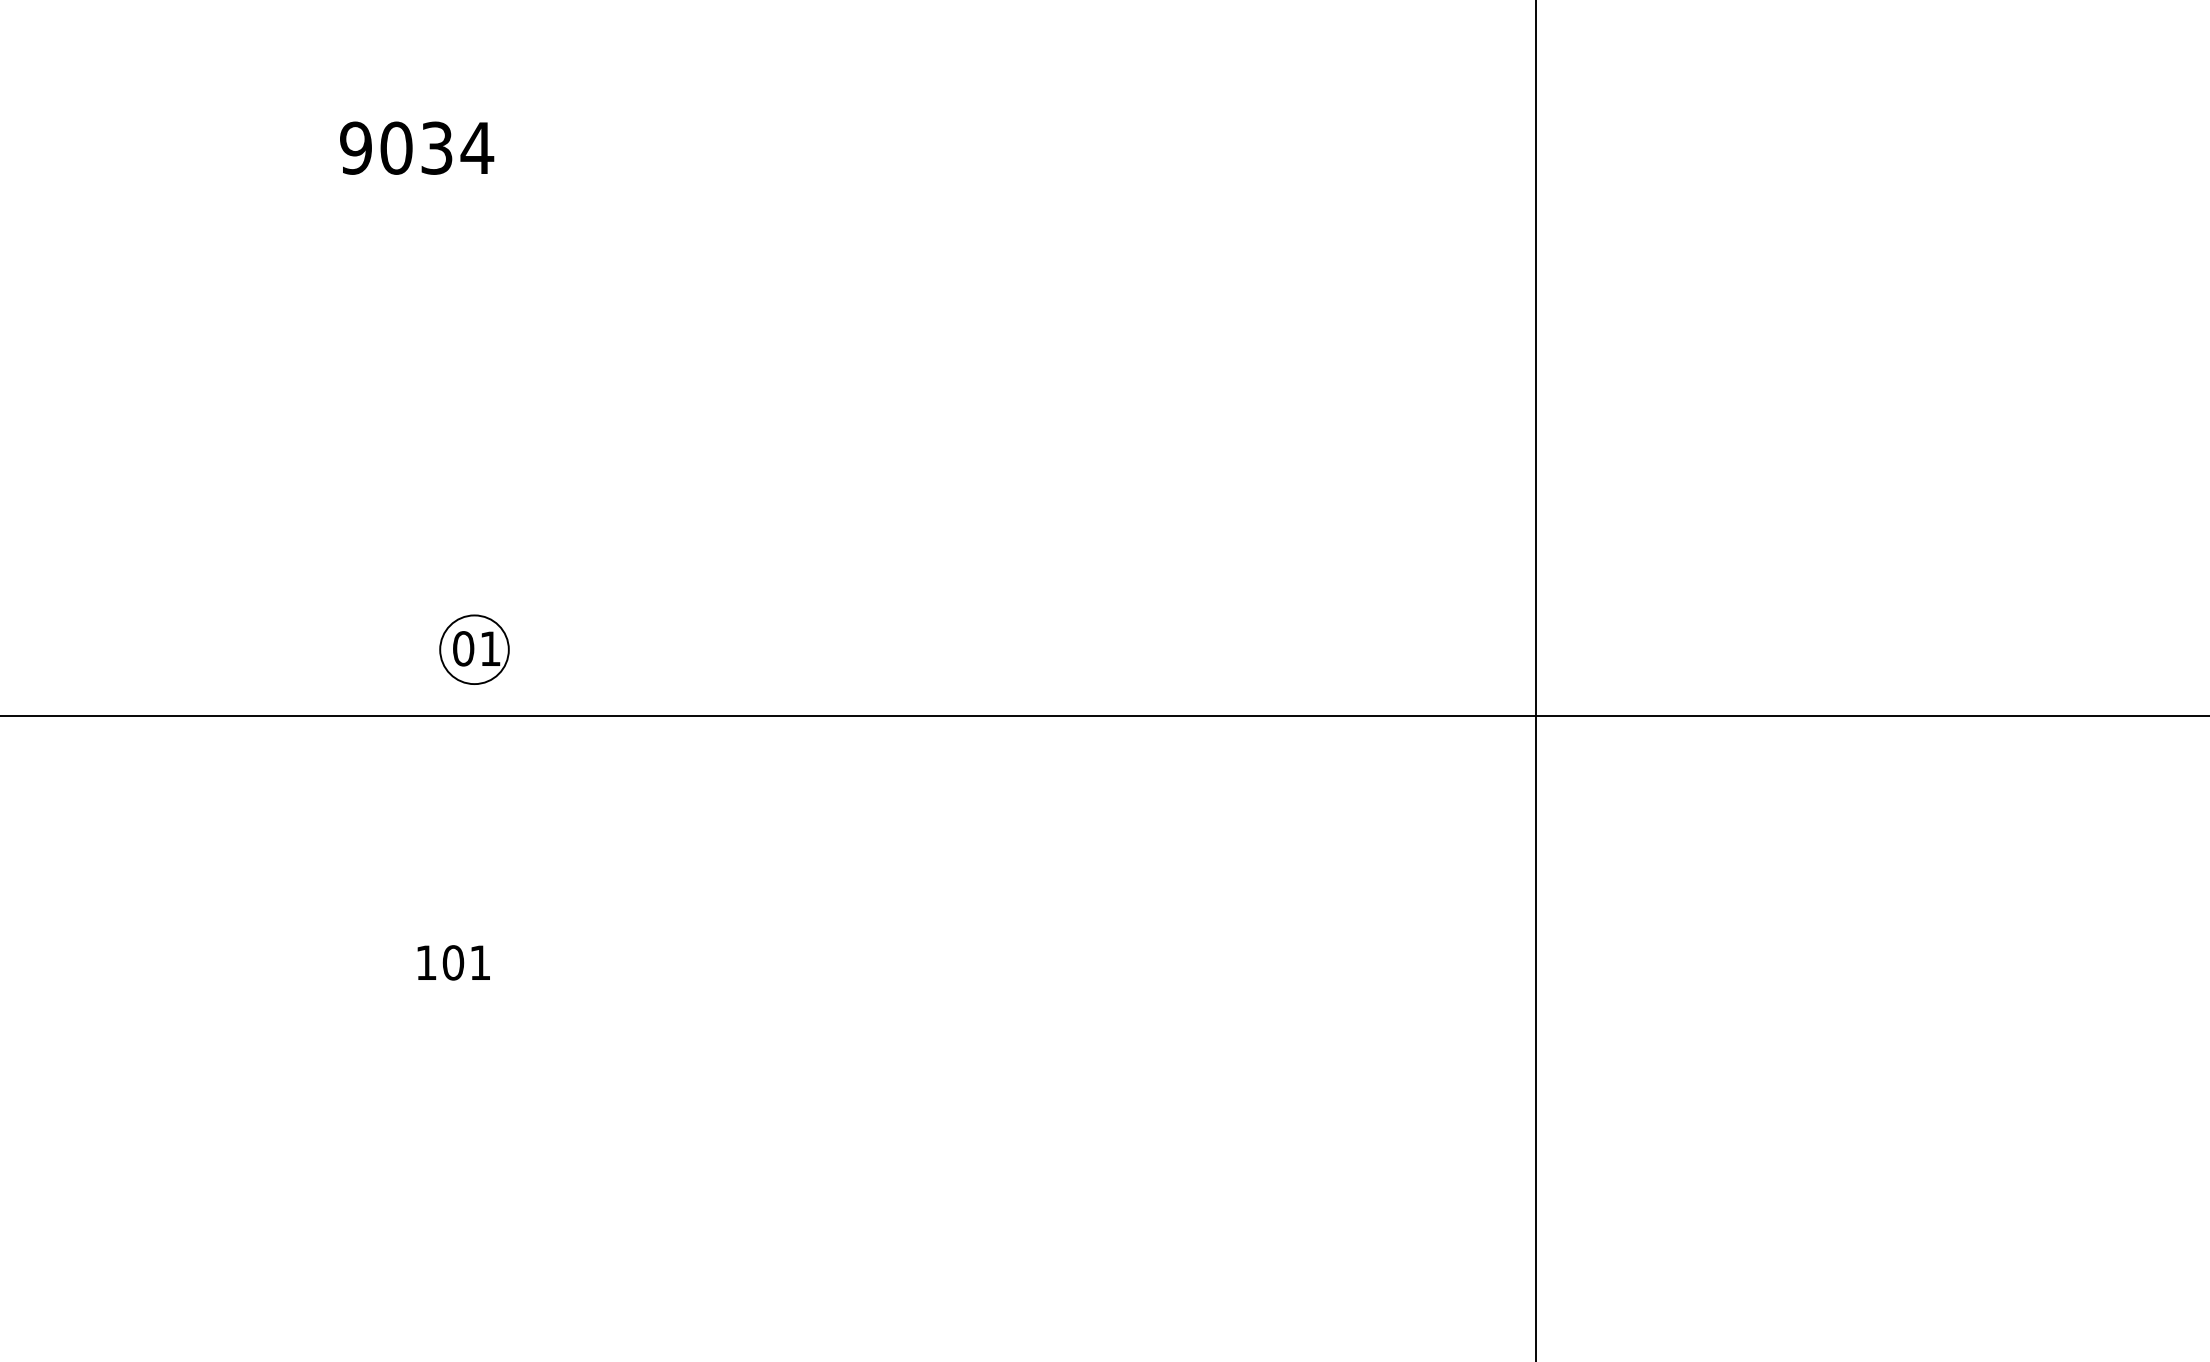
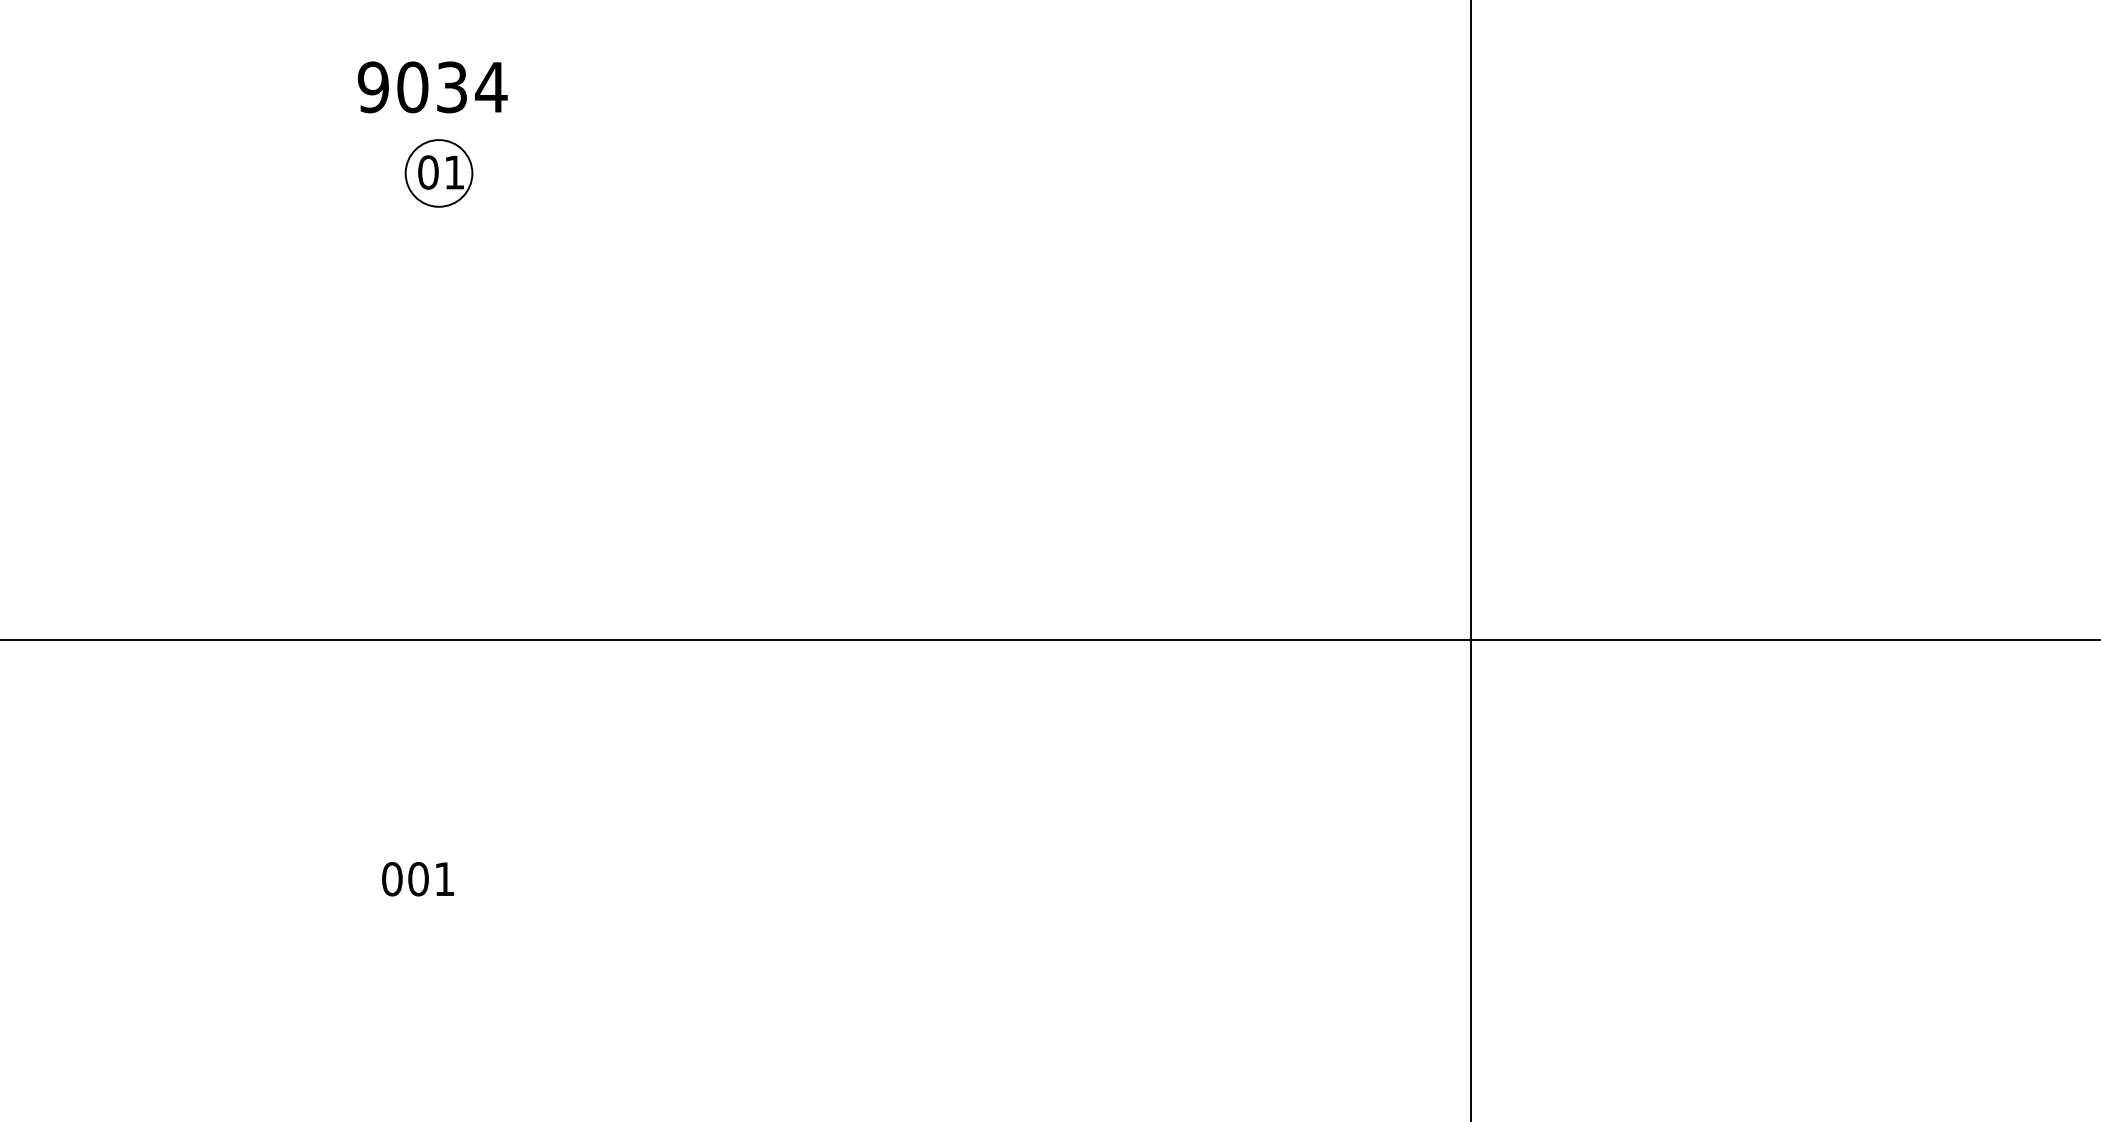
text: (417, 147) -> (433, 86), moved
part: (474, 649) -> (439, 173), moved
text: (426, 962) -> (392, 878), 101 -> 001

